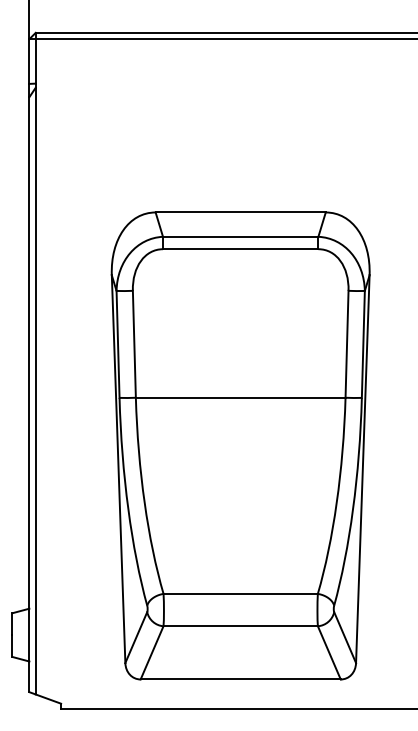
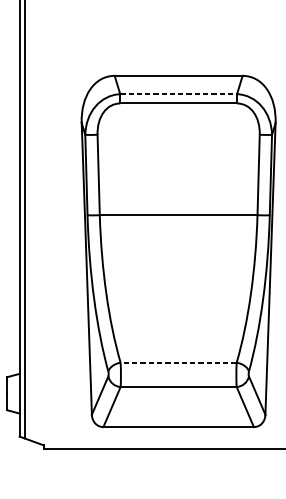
line: (240, 236) -> (178, 93), solid -> dashed
line: (240, 593) -> (178, 362), solid -> dashed

